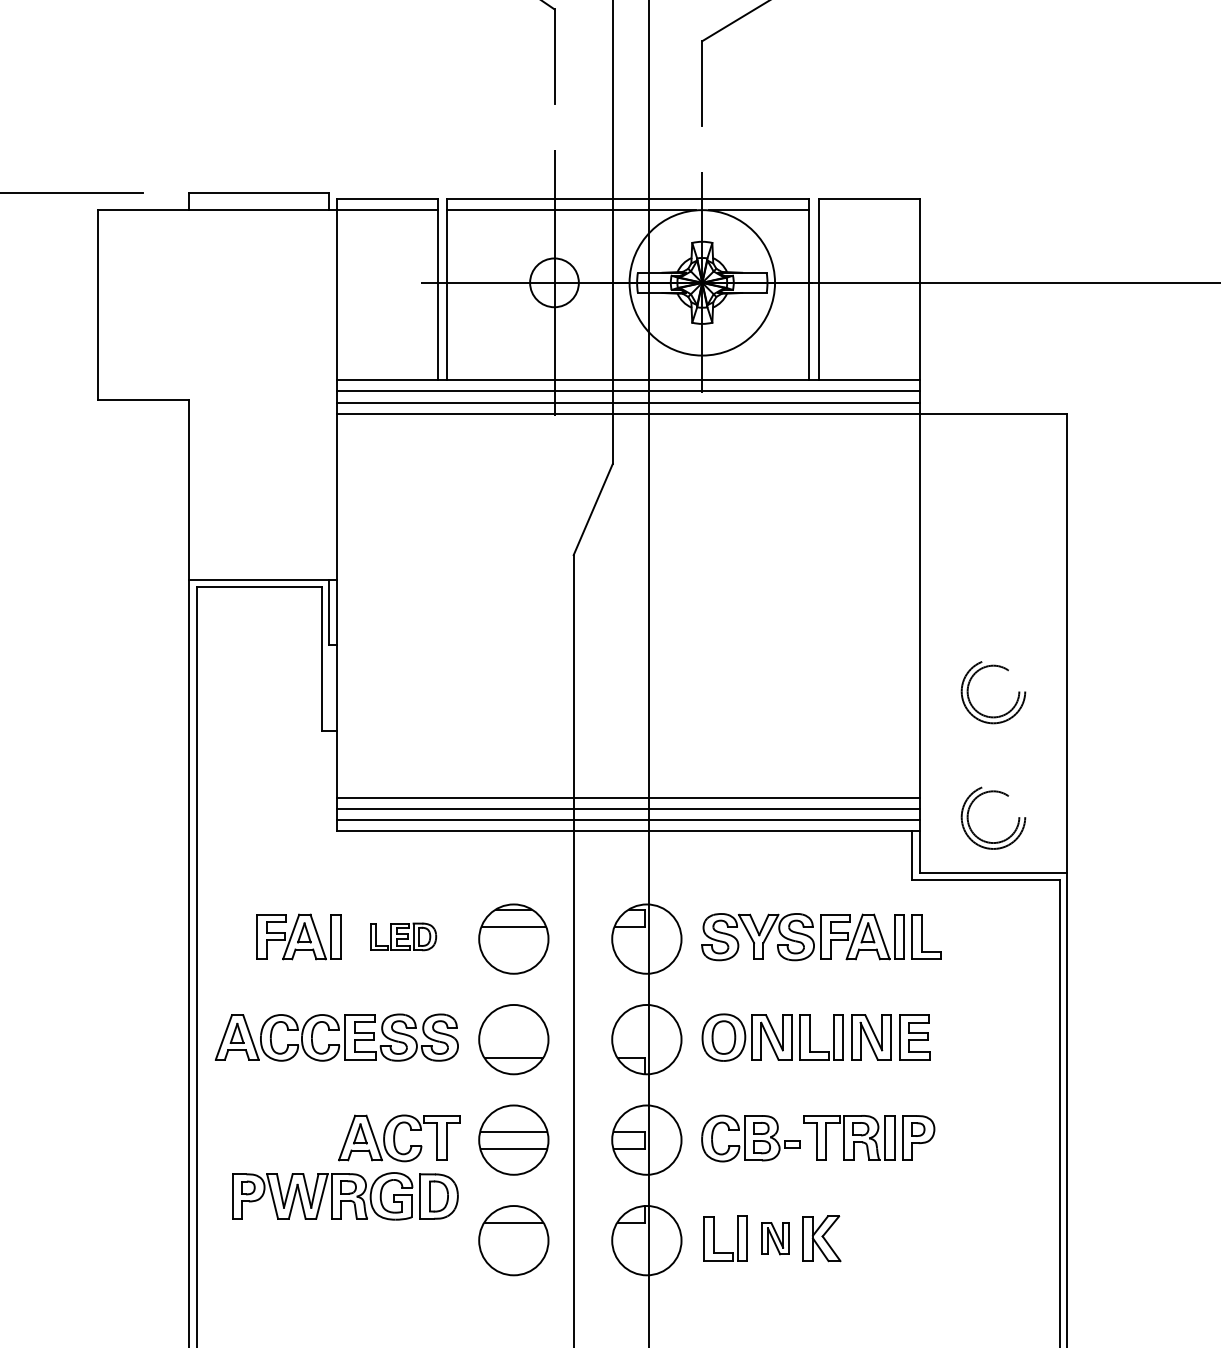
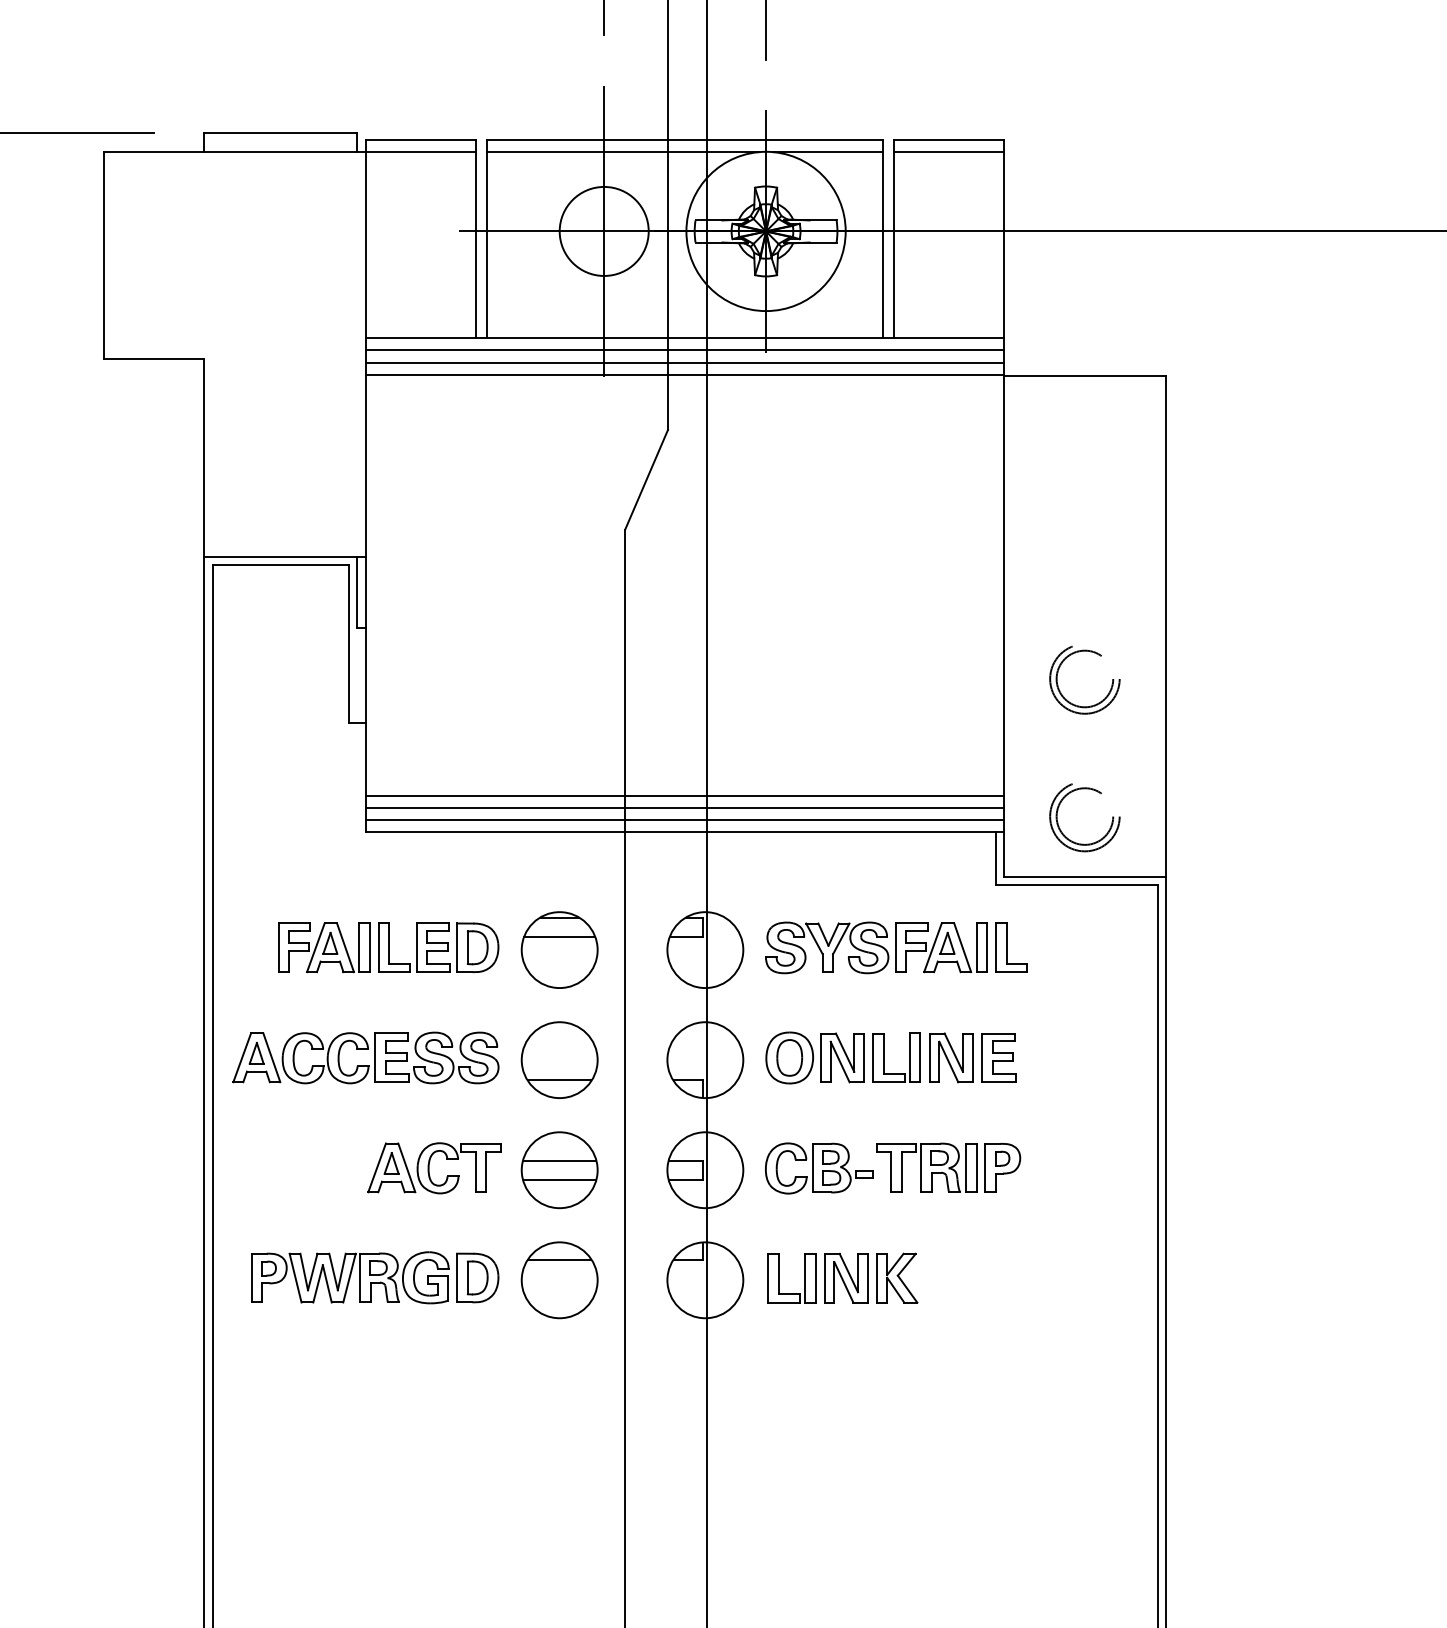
line: (868, 210) -> (948, 152), added
circle: (553, 281) -> (603, 230), size x1.67
part: (403, 936) -> (438, 947), size x1.67
part: (345, 1196) -> (375, 1277), moved
part: (775, 1238) -> (846, 1277), size x1.43

